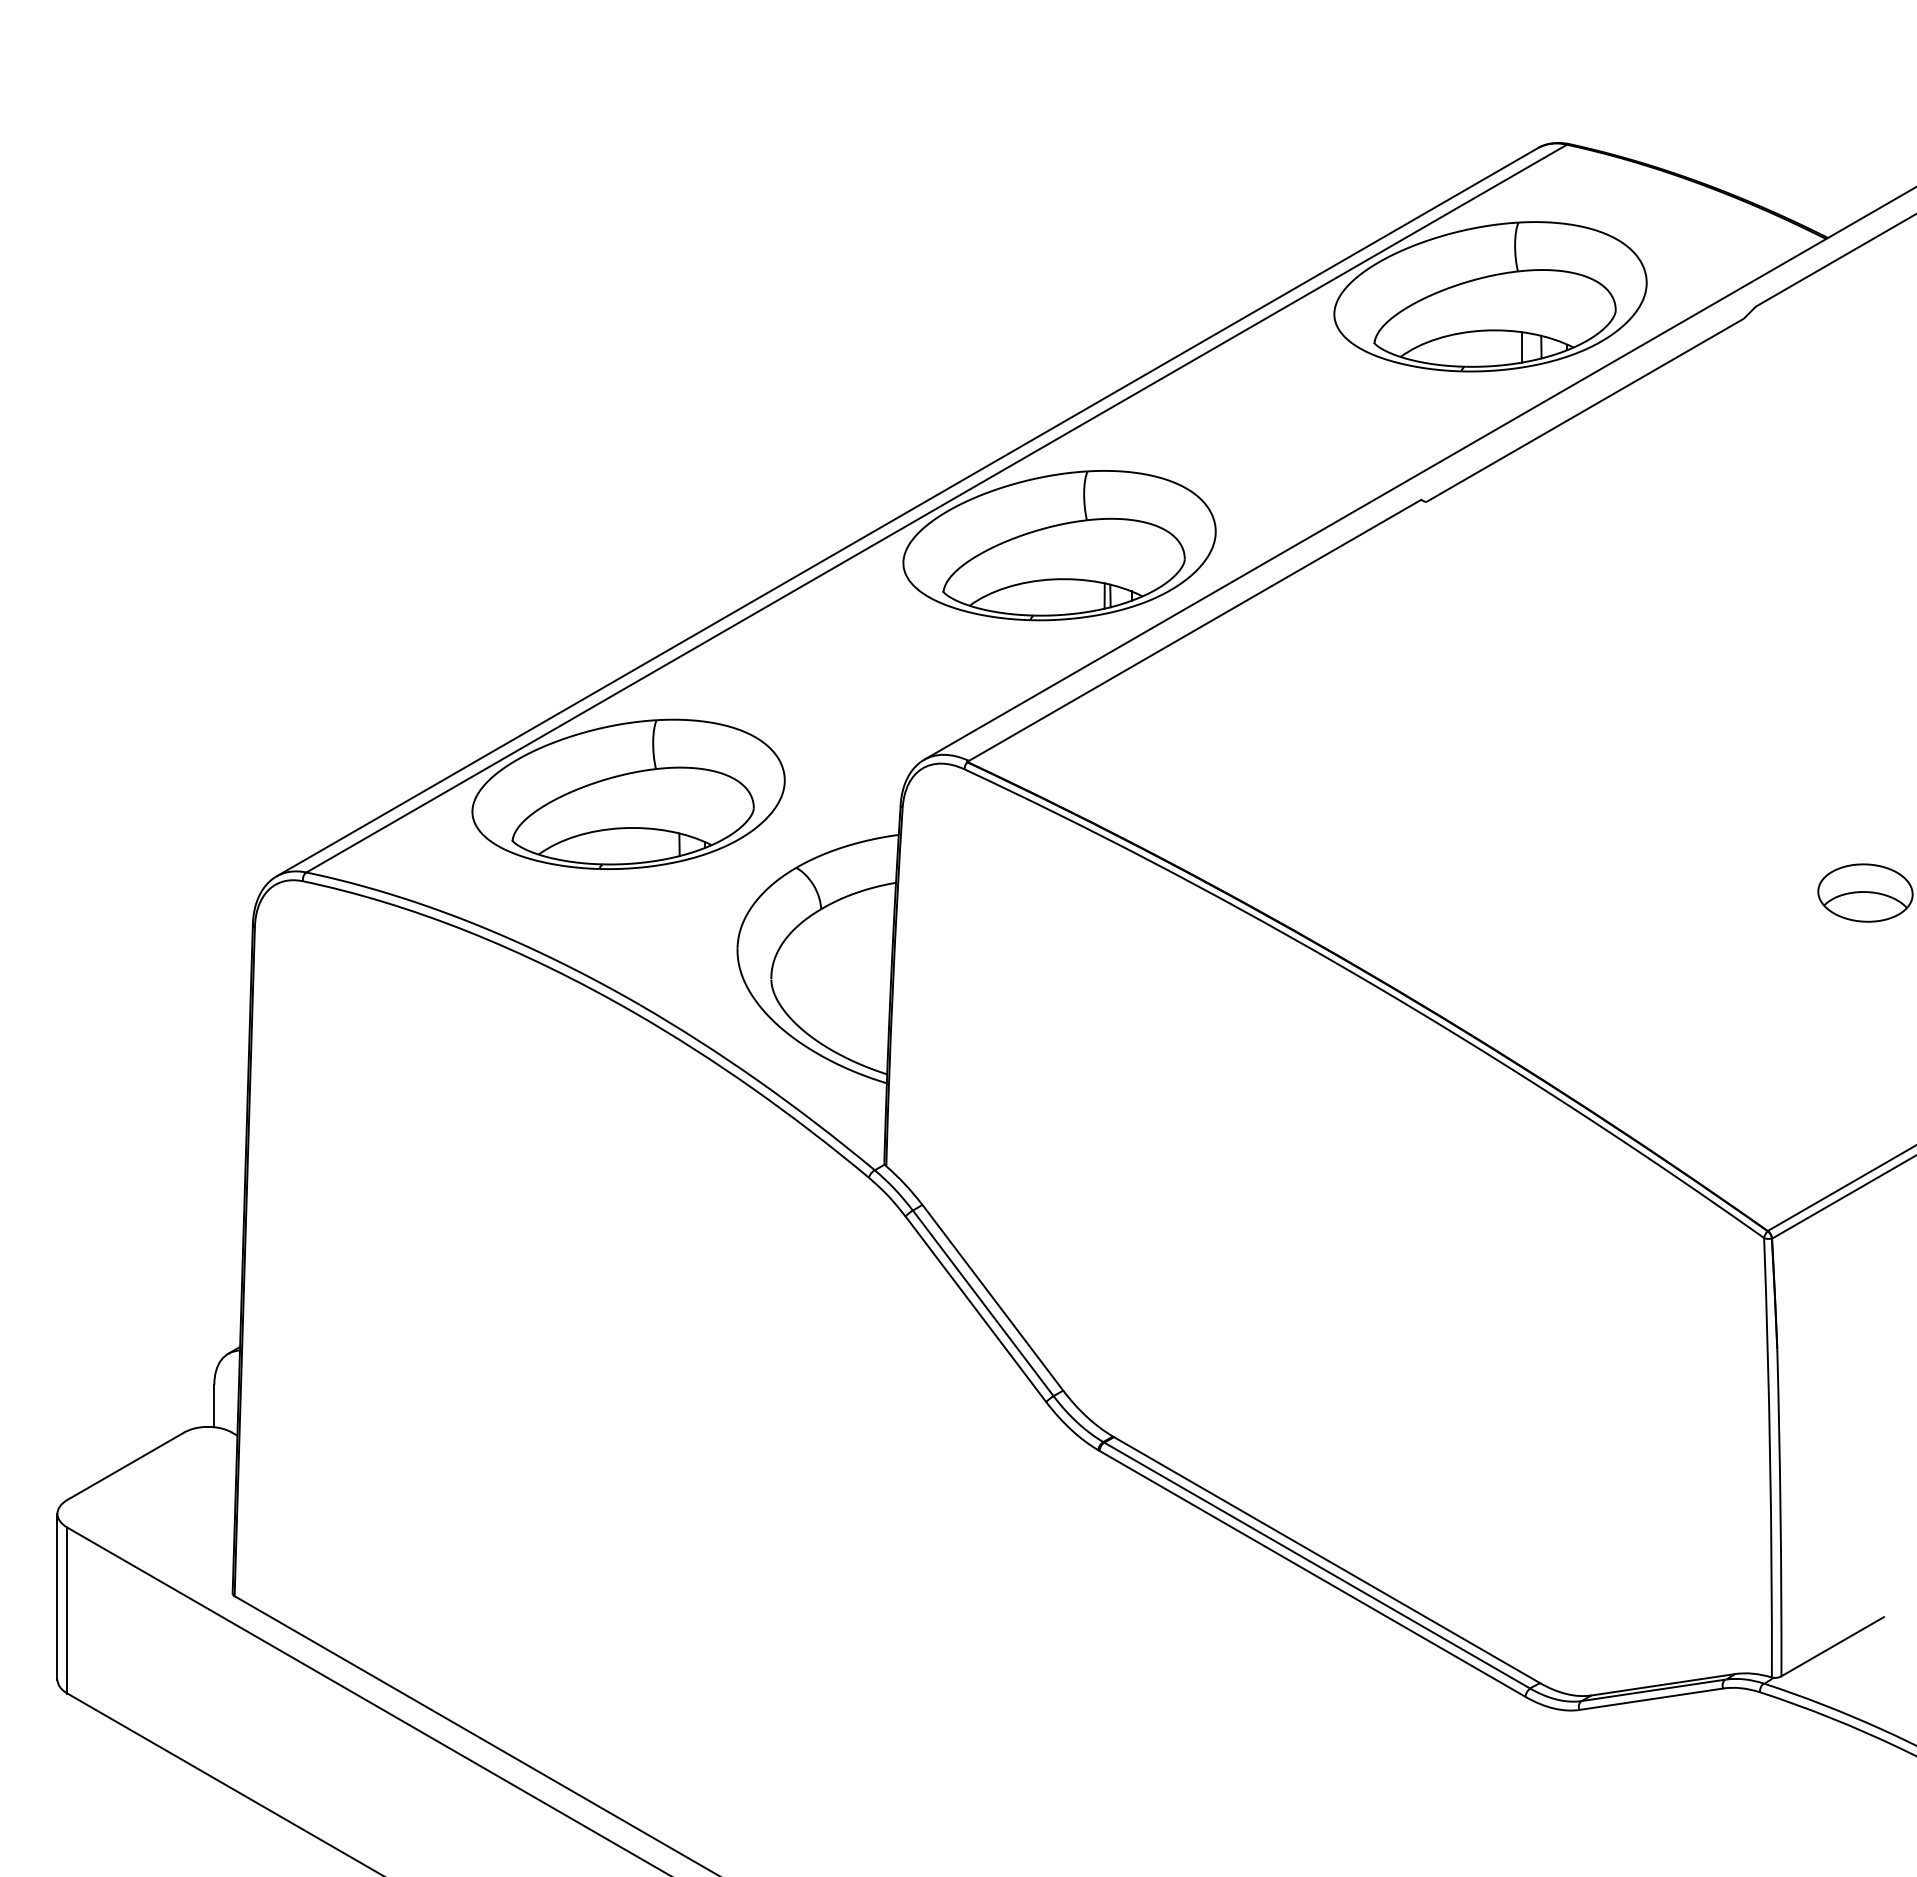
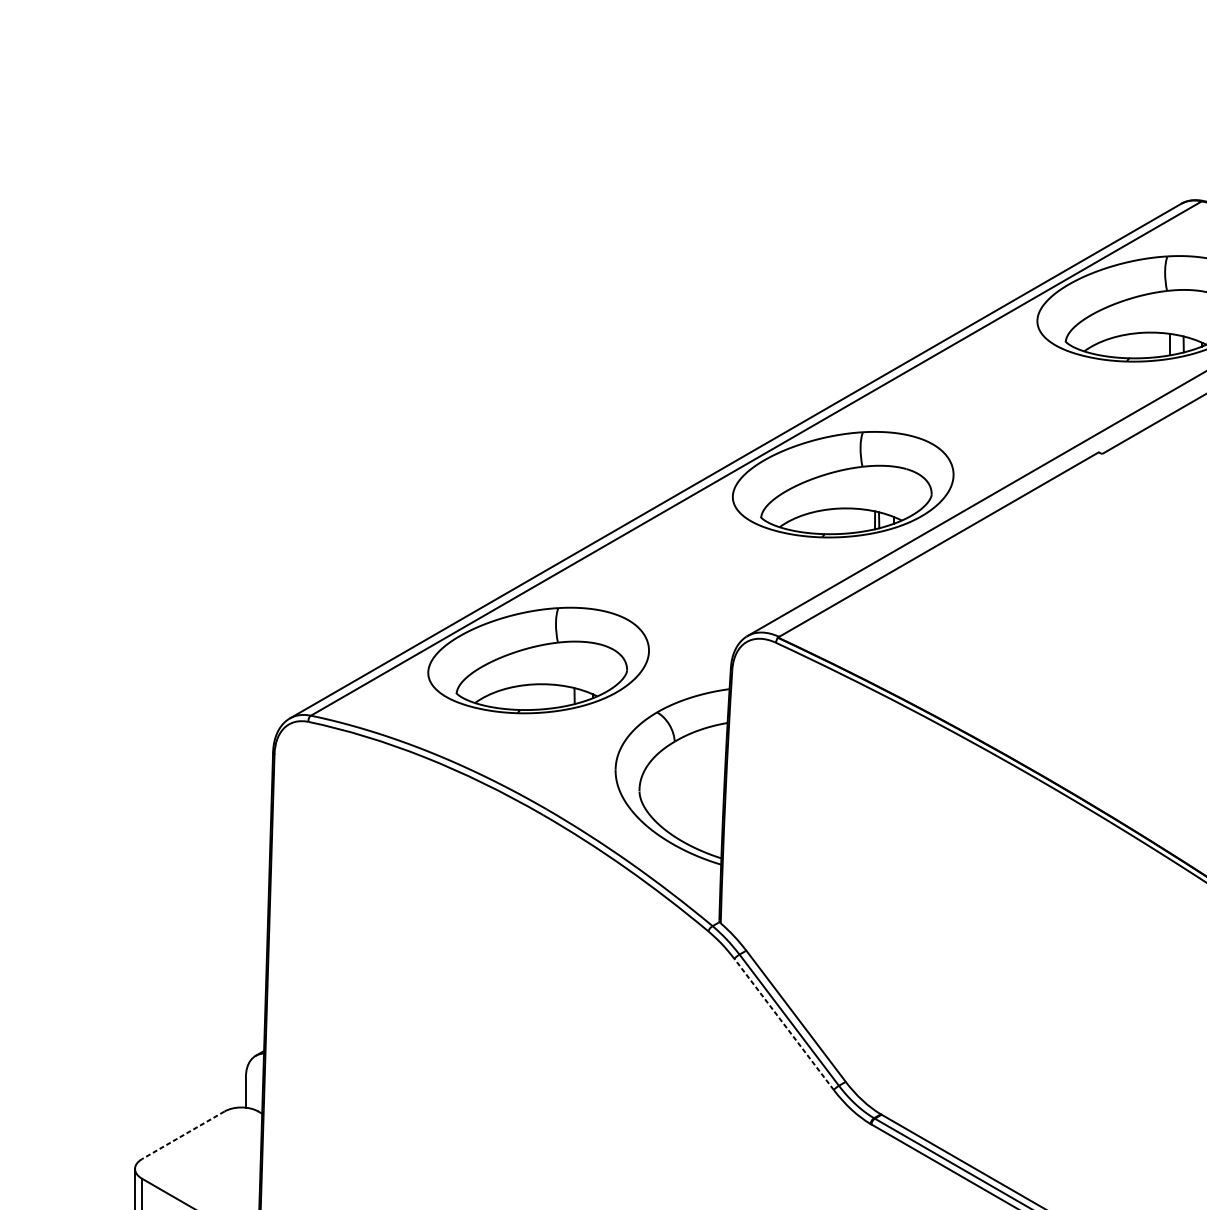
line: (975, 1308) -> (783, 1023), solid -> dashed
line: (125, 1466) -> (183, 1135), solid -> dashed

